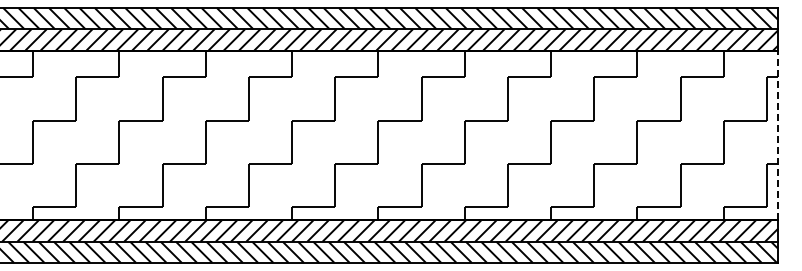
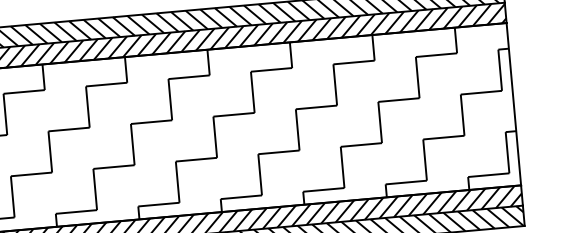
line: (777, 135) -> (513, 104), dashed -> solid

